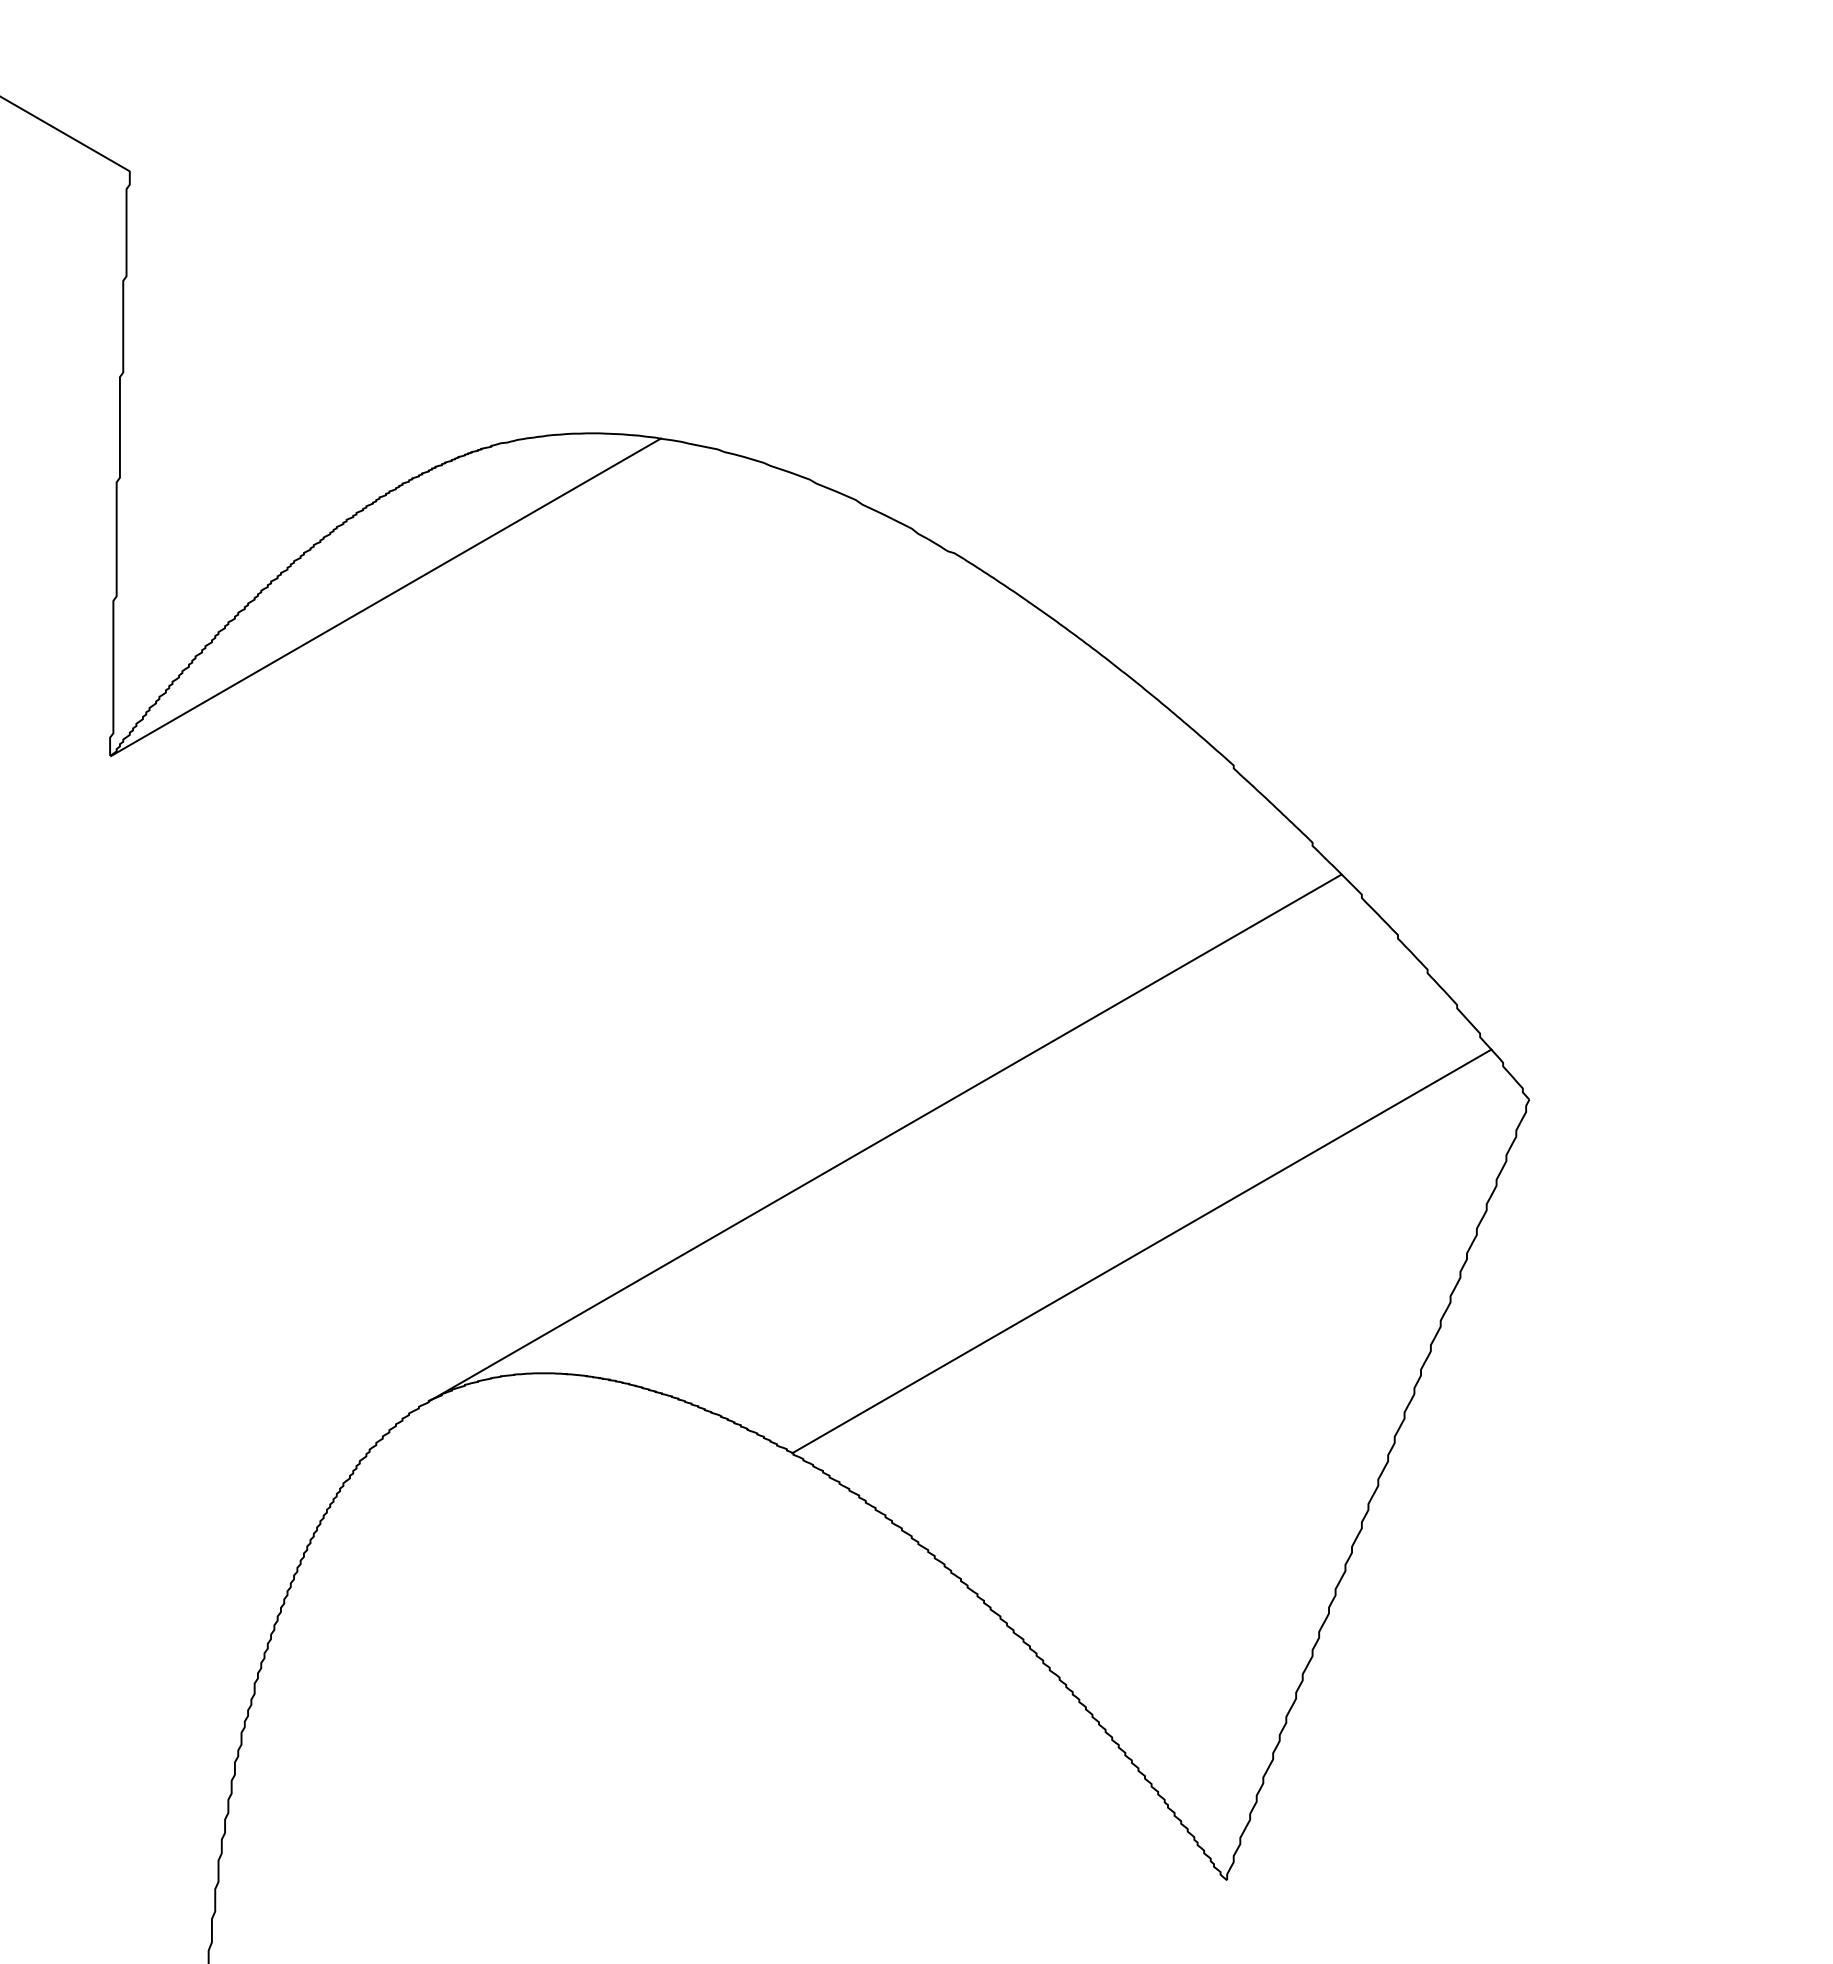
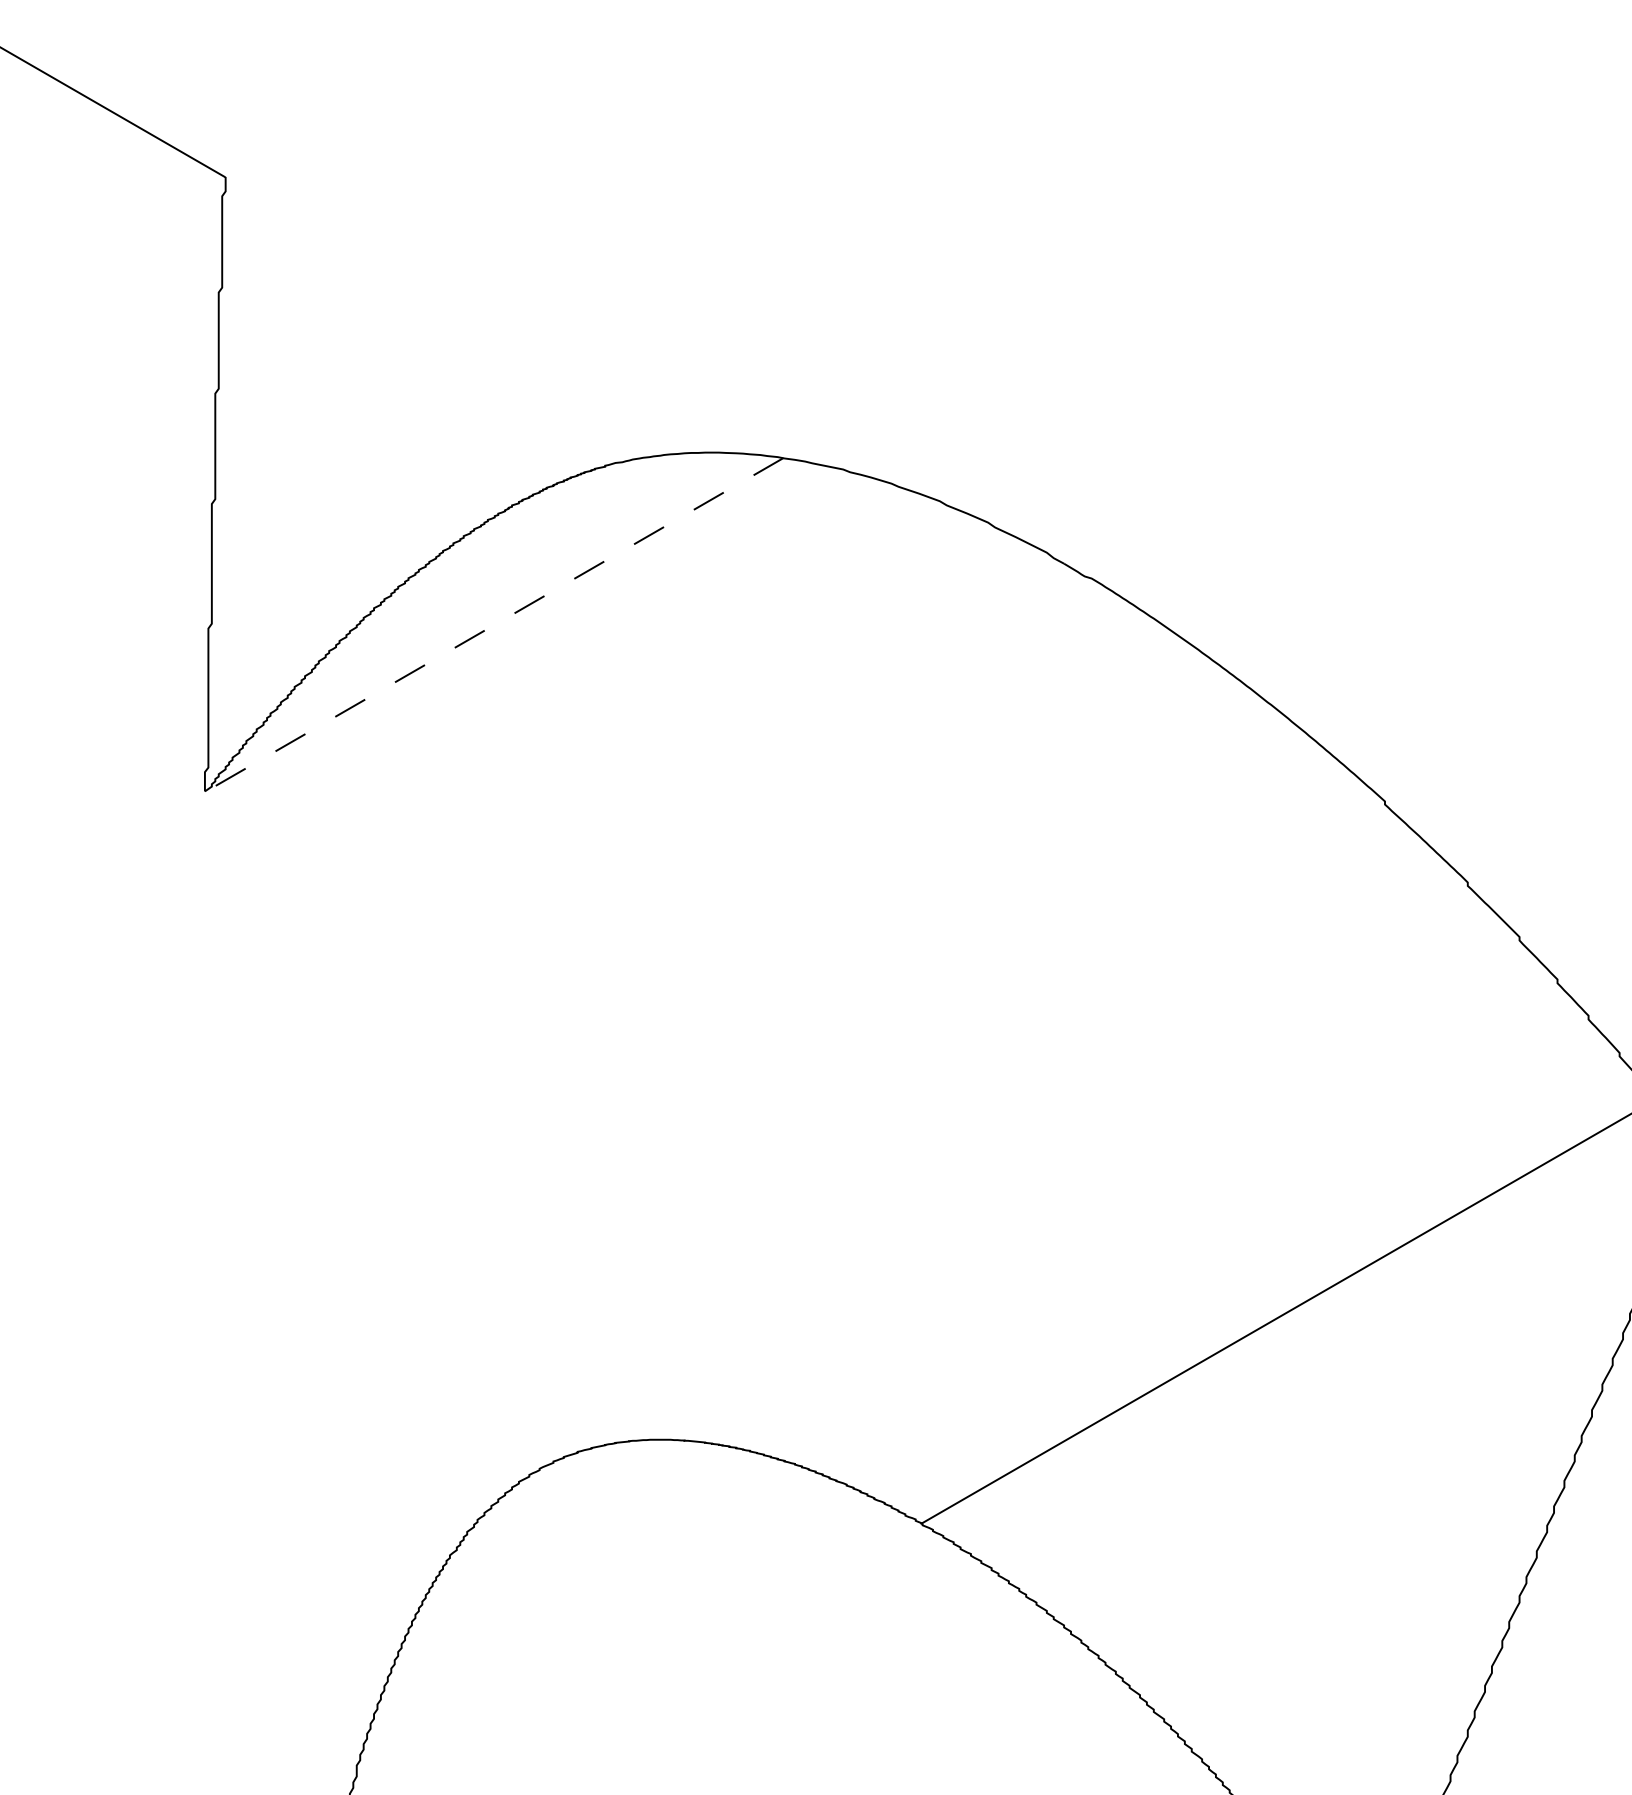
line: (385, 597) -> (494, 624), solid -> dashed
line: (884, 1137) -> (1018, 1192), removed

